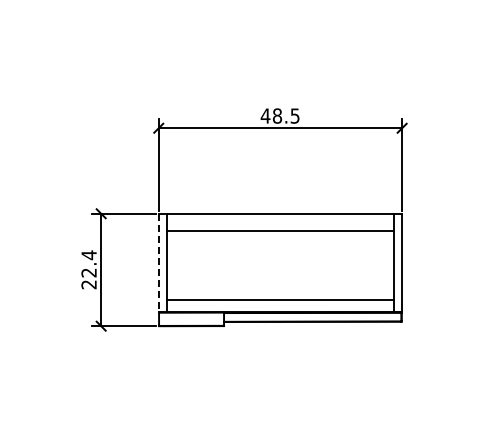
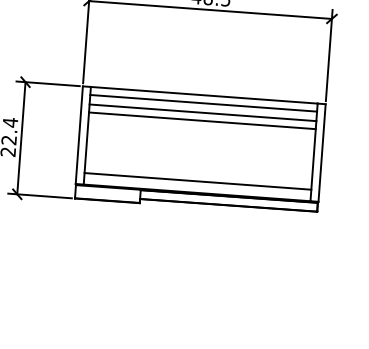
line: (280, 221) -> (203, 103), added
line: (280, 239) -> (202, 120), added
line: (158, 262) -> (79, 134), dashed -> solid

